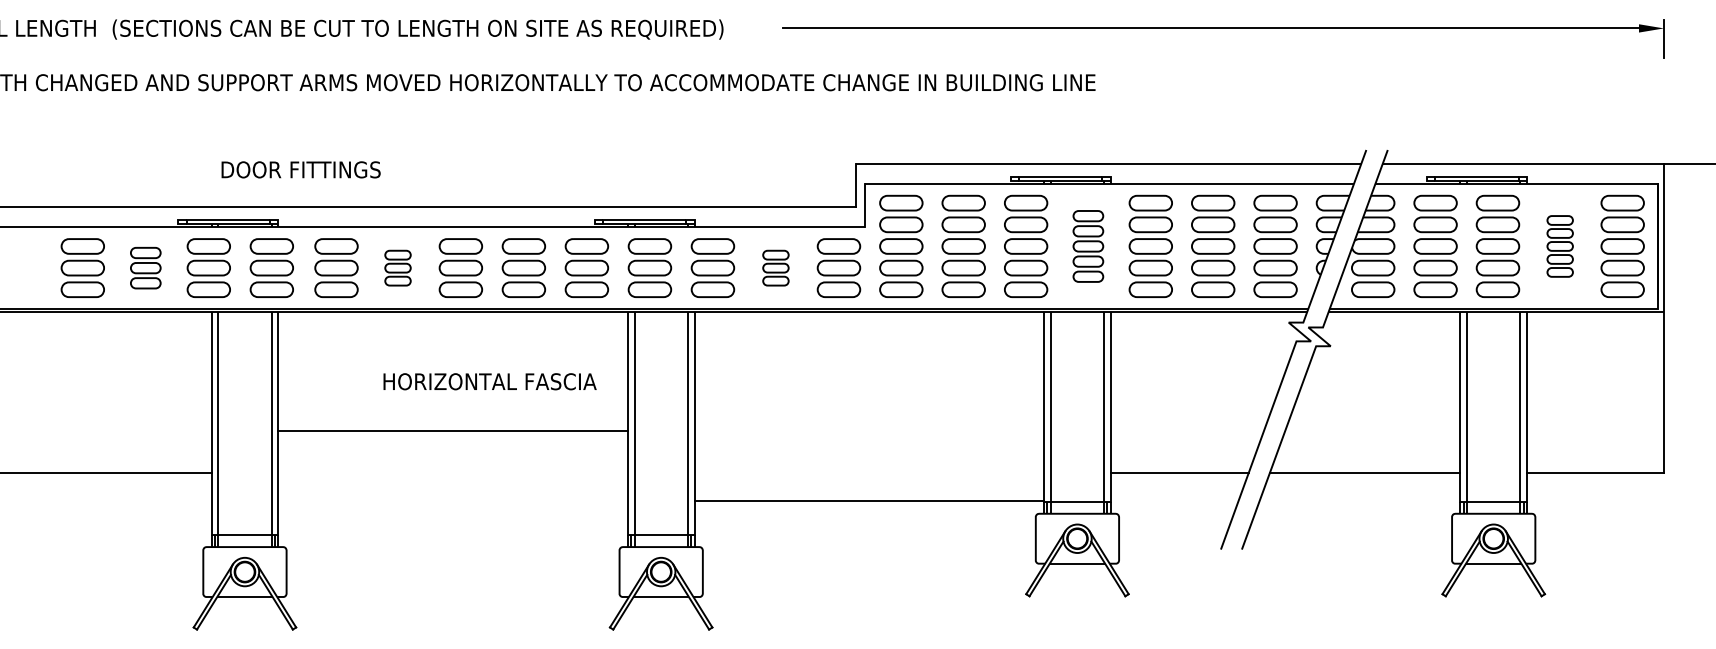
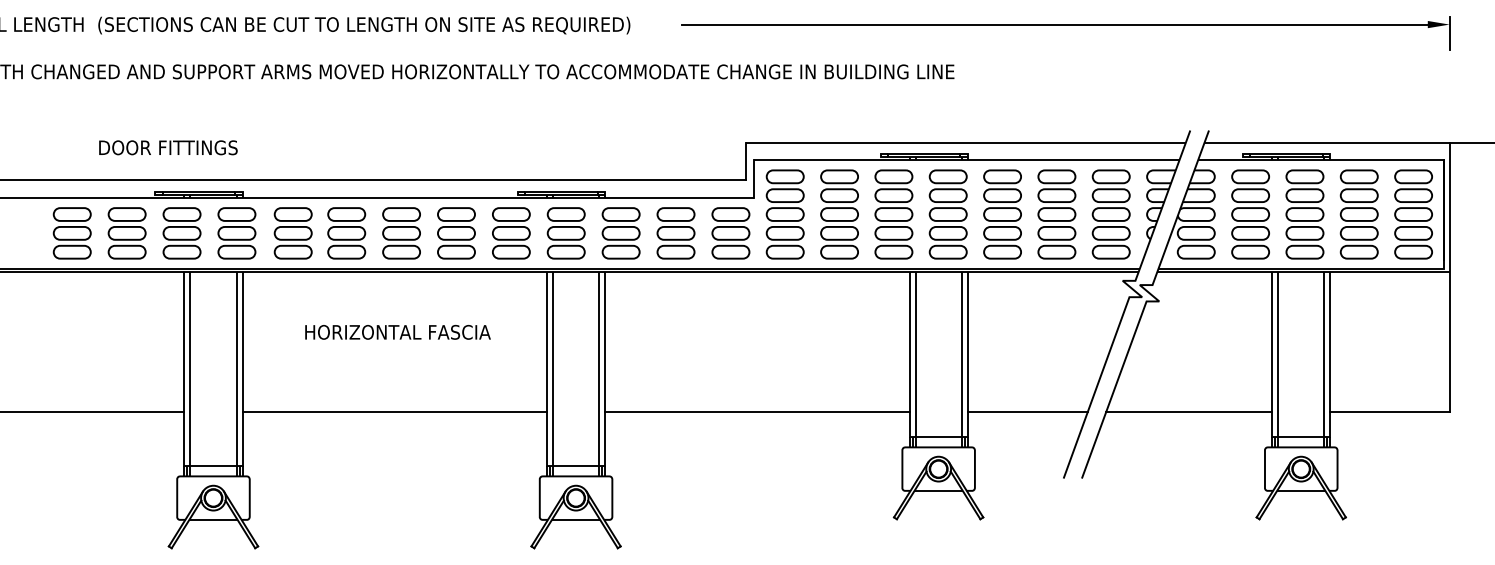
text: (301, 169) -> (168, 147), moved
part: (1087, 246) -> (947, 214), size x1.43
part: (1559, 246) -> (1358, 214), size x1.67
part: (145, 268) -> (126, 233), size x1.43
part: (397, 268) -> (346, 233), size x1.67
part: (775, 268) -> (675, 233), size x1.67
text: (489, 380) -> (397, 331), moved
line: (452, 430) -> (394, 411), moved
line: (869, 500) -> (757, 411), moved

